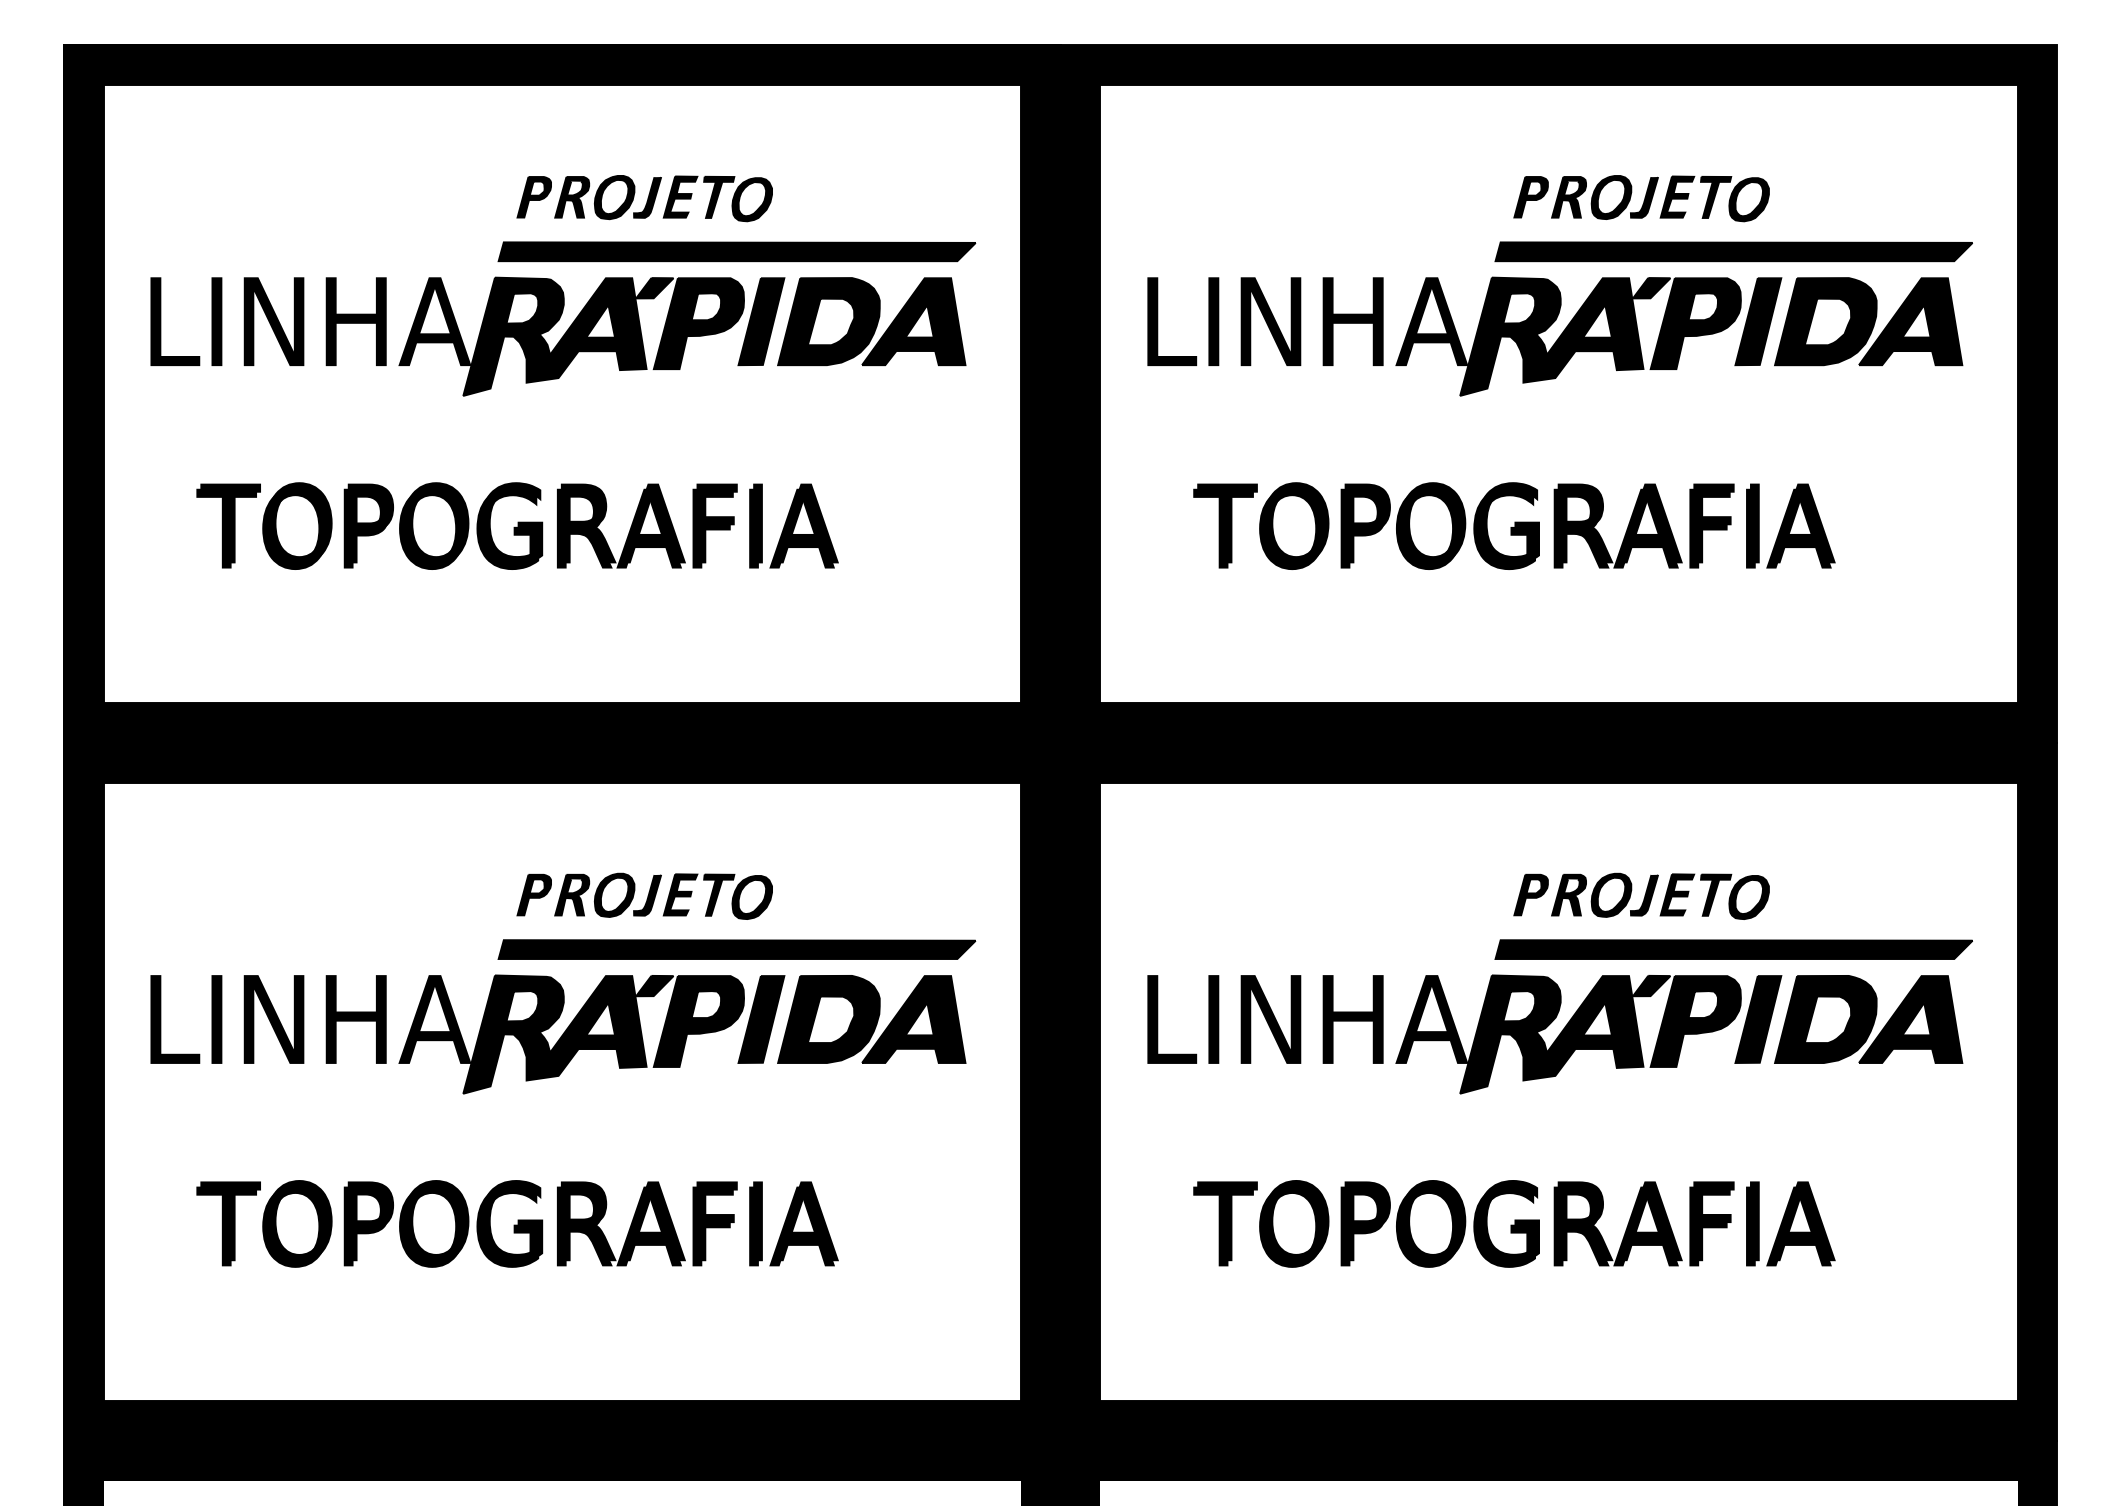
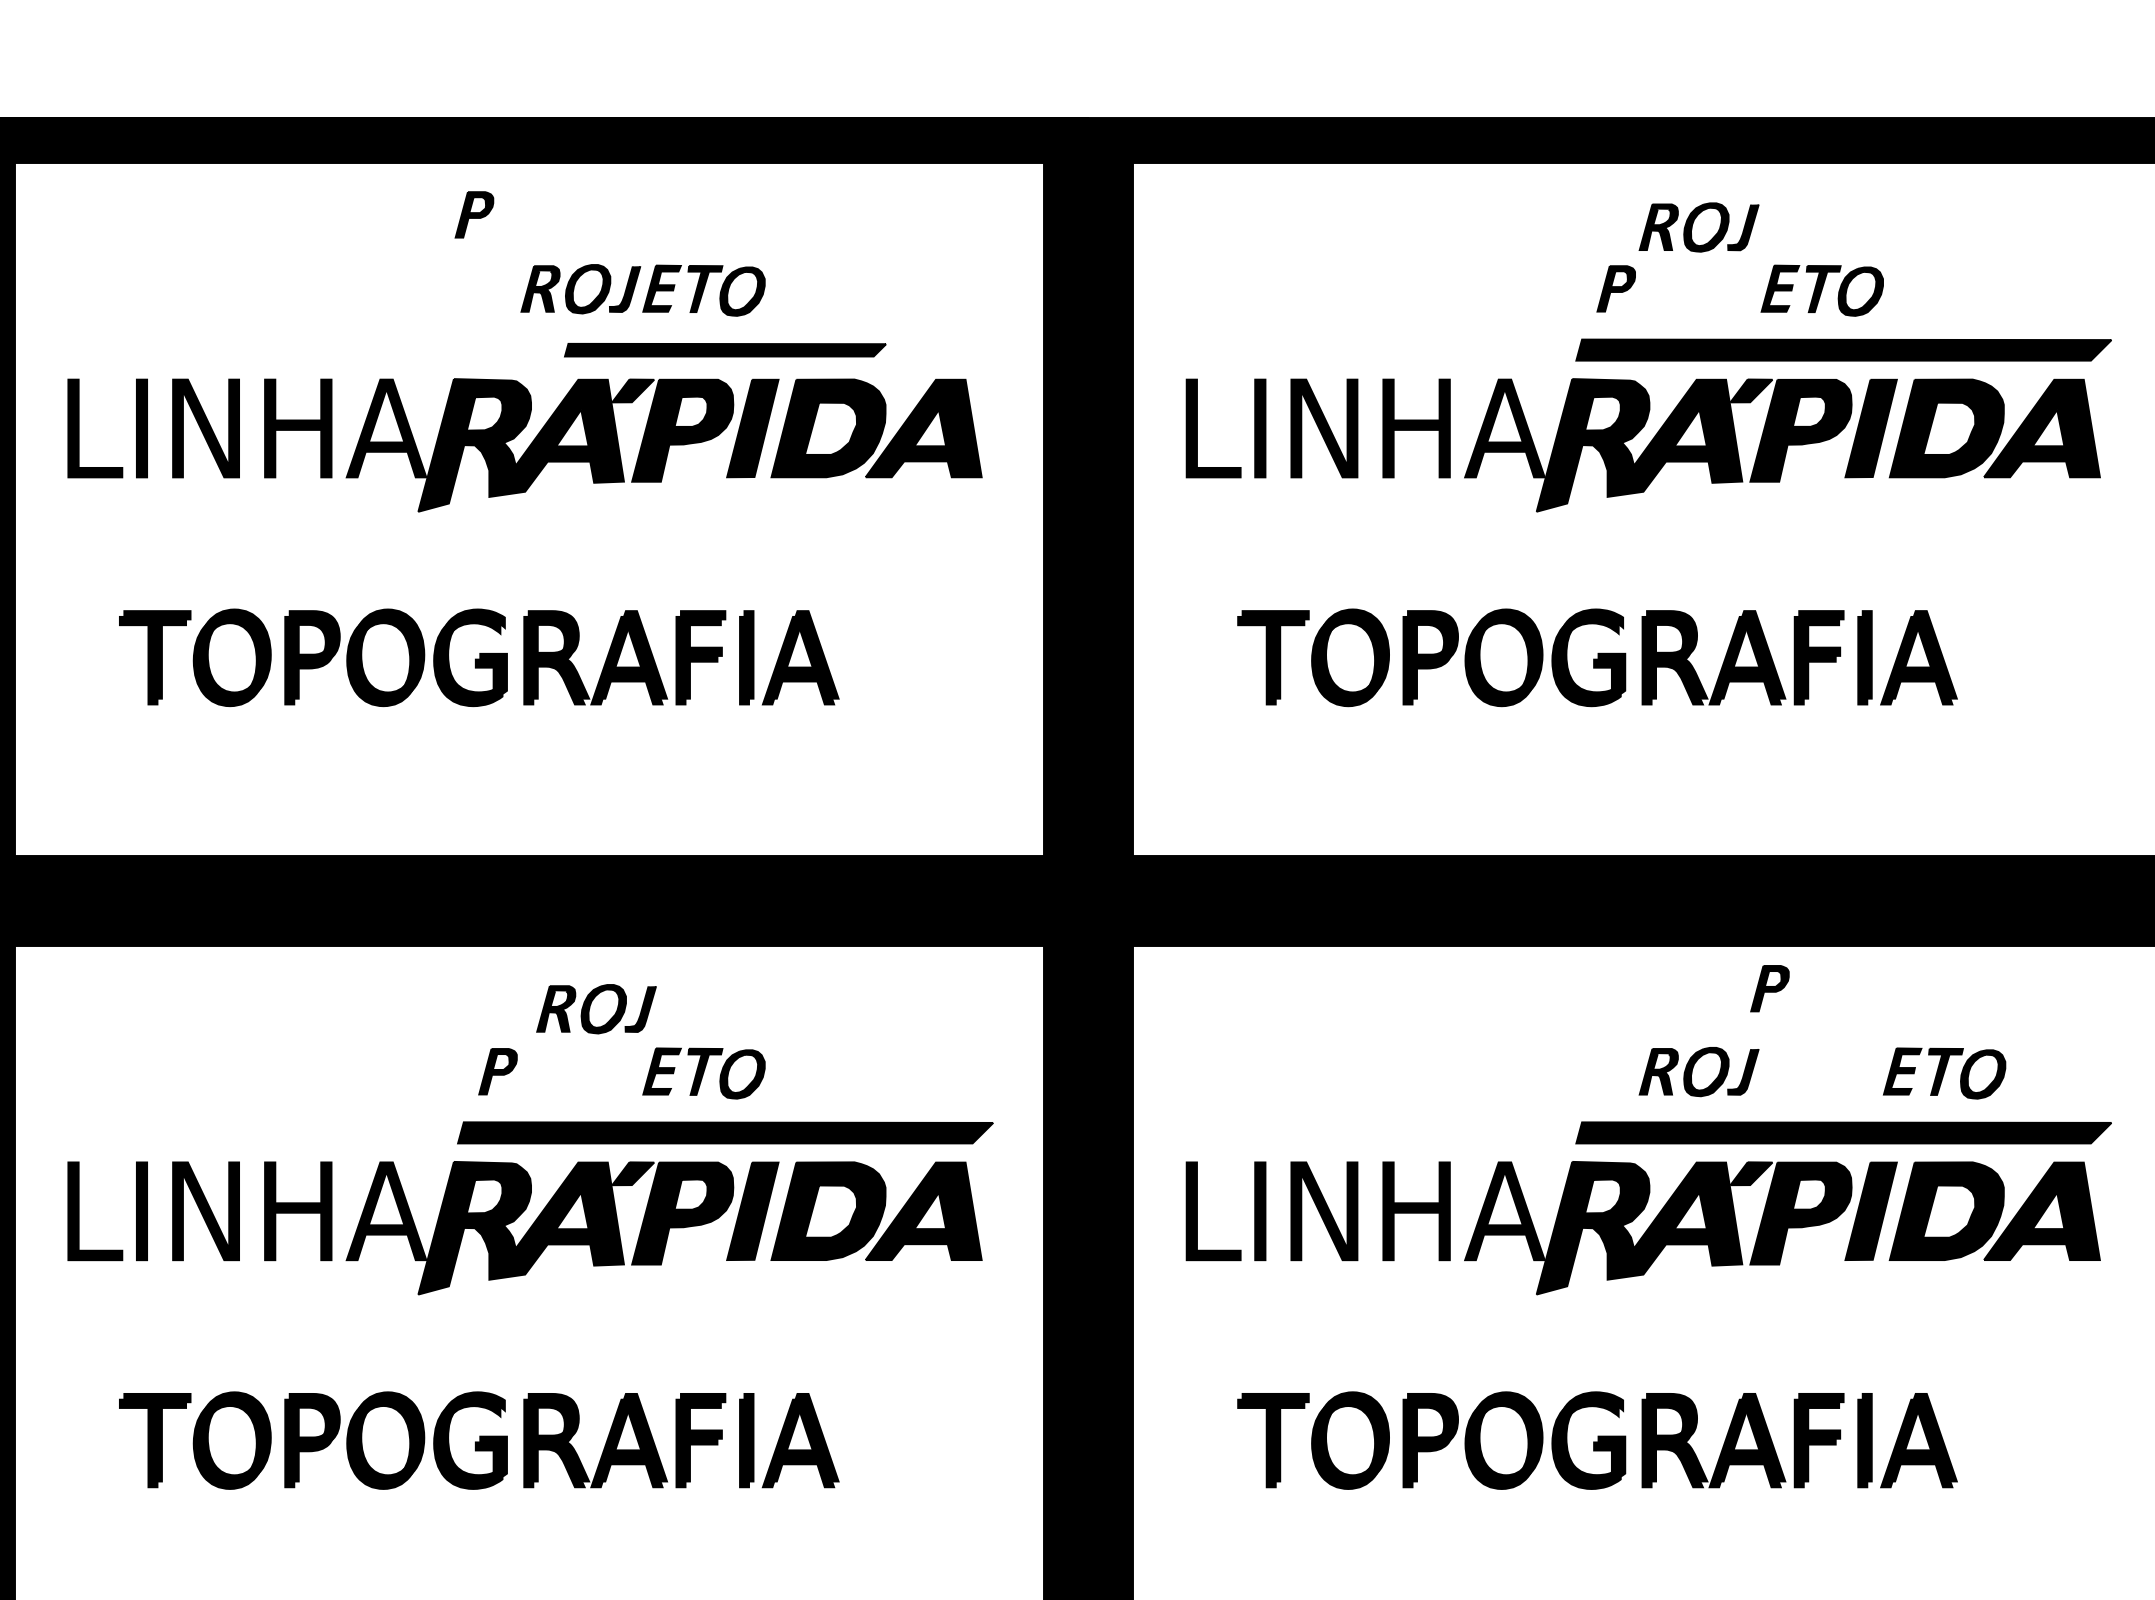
part: (533, 197) -> (473, 215), moved
part: (1604, 197) -> (1698, 227), moved
part: (736, 251) -> (724, 349), size x0.6
part: (607, 894) -> (595, 1008), moved
part: (1530, 894) -> (1769, 988), moved
part: (1714, 896) -> (1944, 1073), moved

